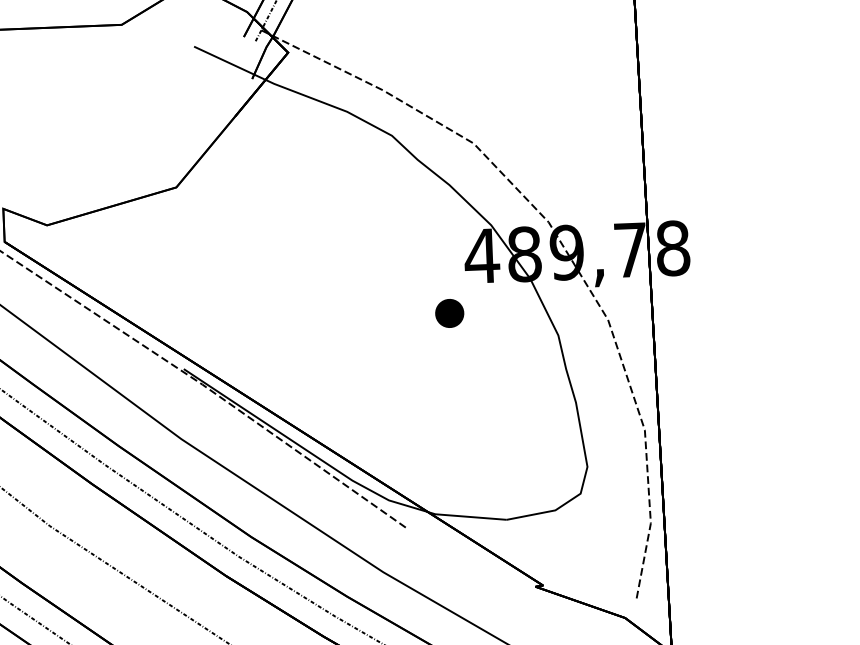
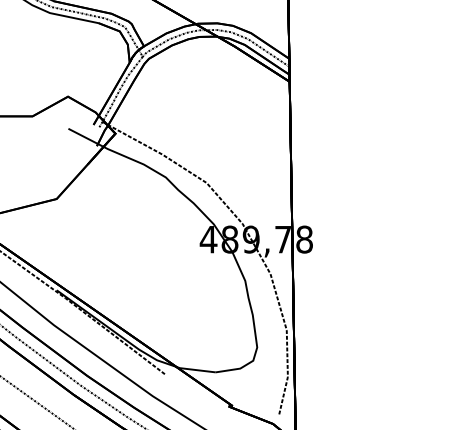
part: (450, 312) -> (191, 267), removed

